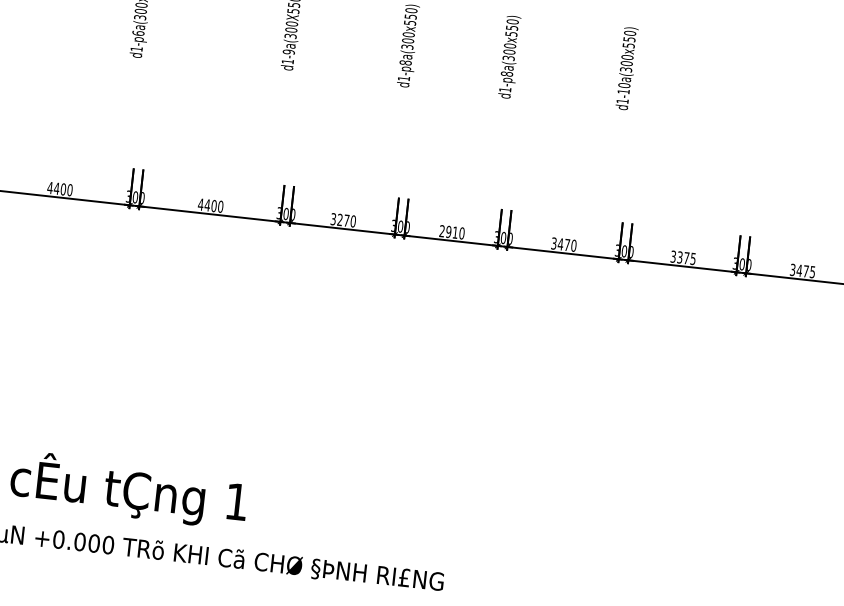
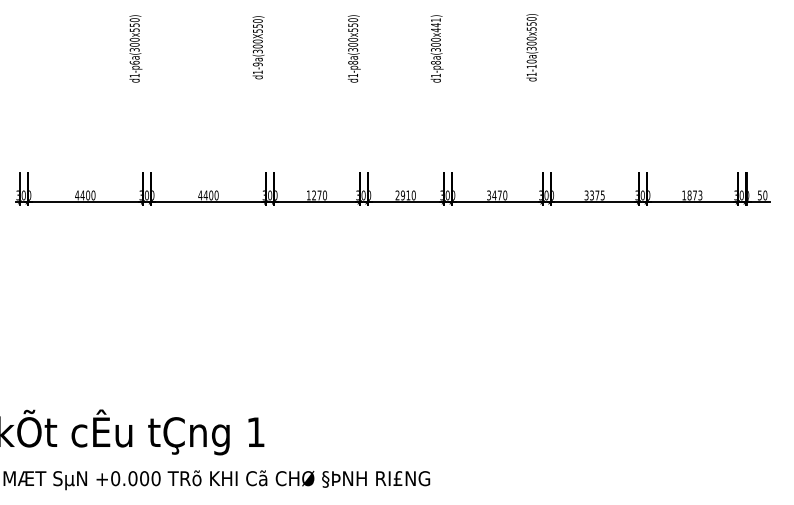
text: (511, 28) -> (435, 25), d1-p8a(300x550) -> d1-p8a(300x441)
text: (333, 219) -> (308, 195), 3270 -> 1270
text: (803, 271) -> (692, 195), 3475 -> 1873

